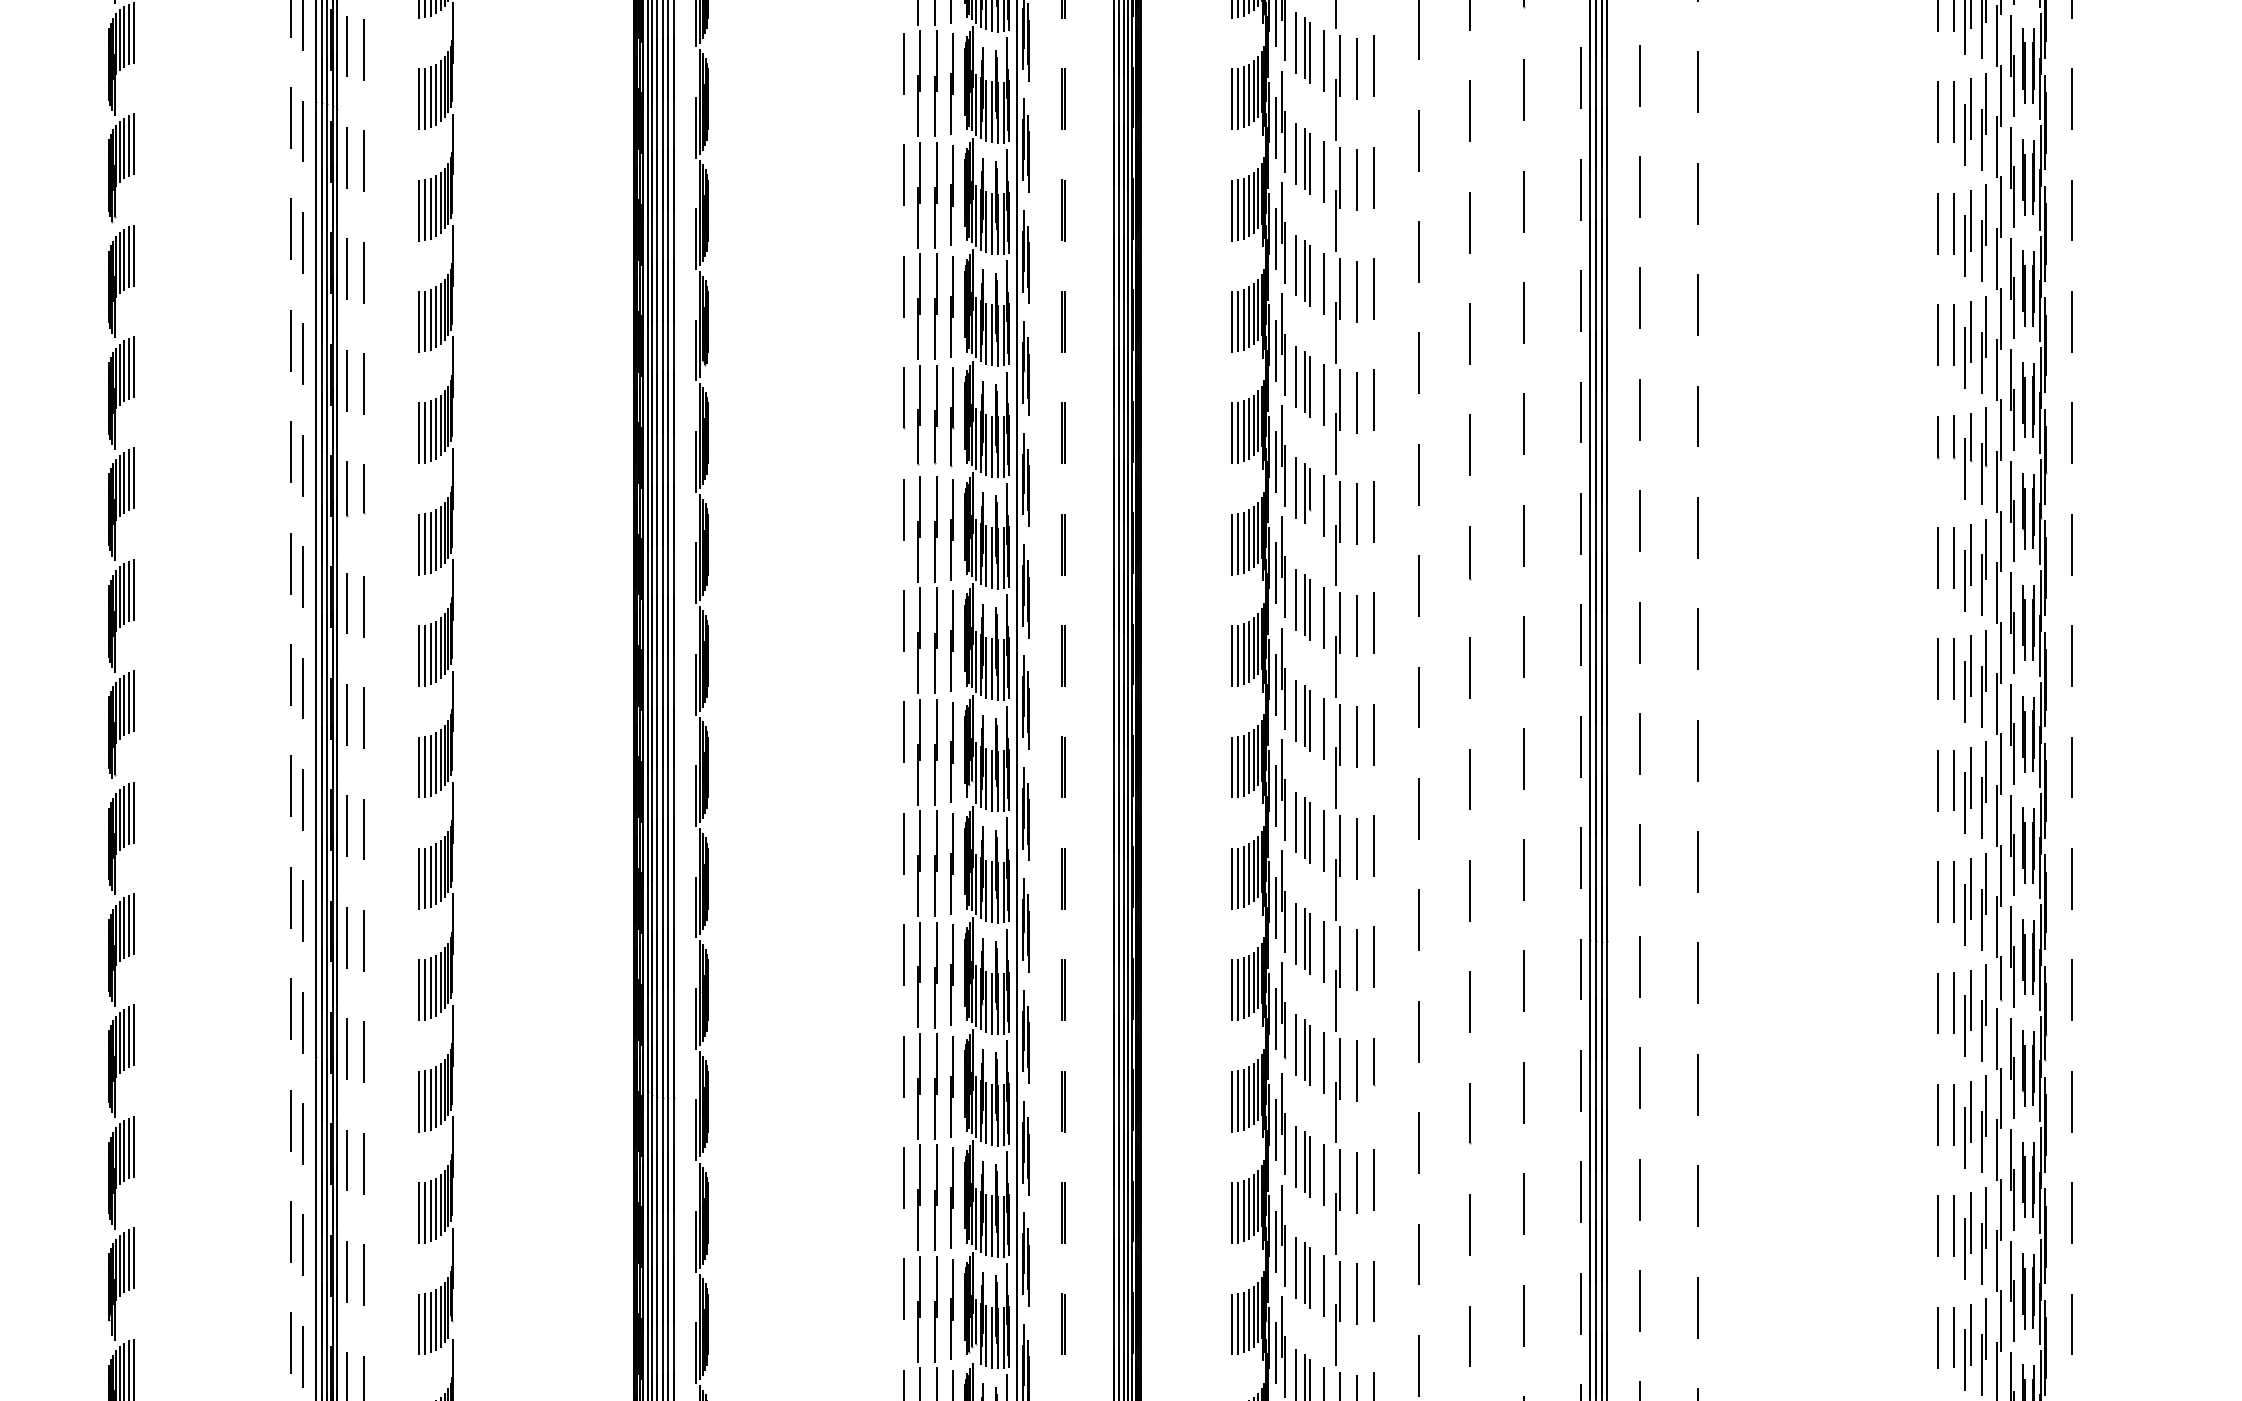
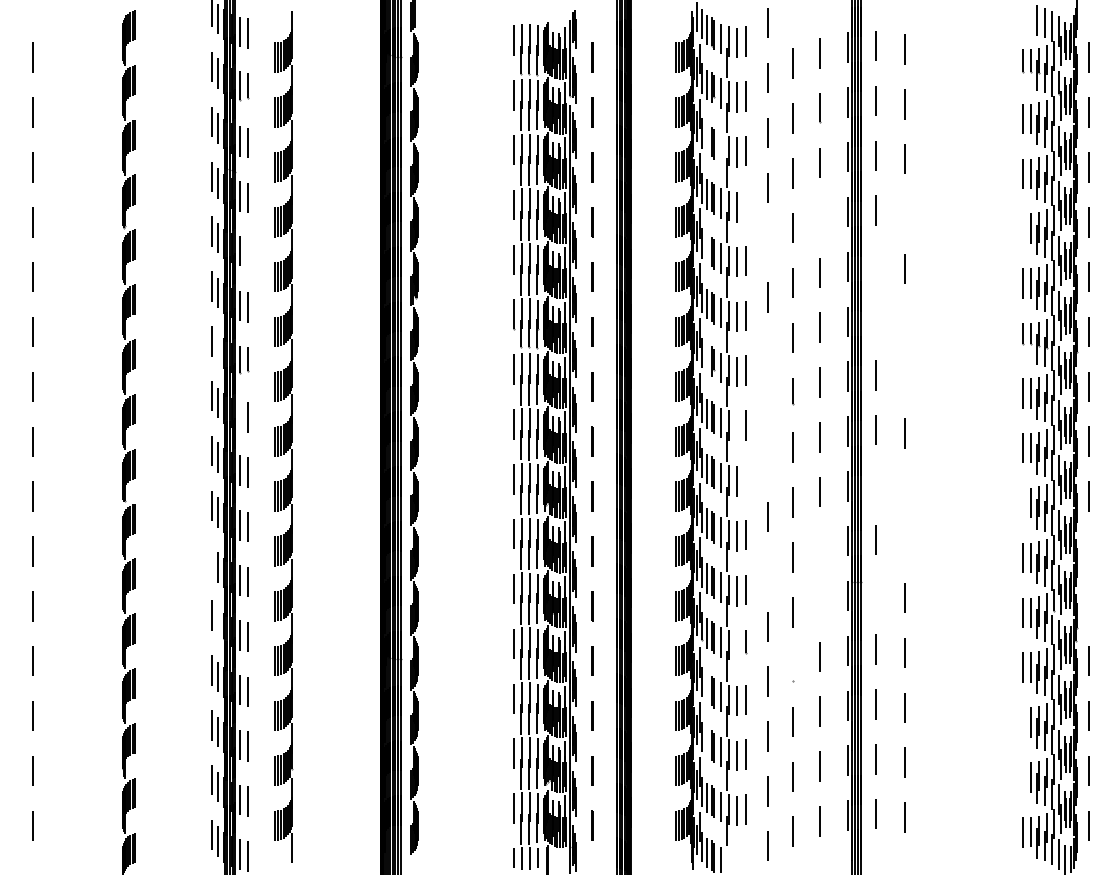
line: (1296, 42) -> (707, 139), removed
line: (1325, 60) -> (721, 148), removed
line: (1373, 176) -> (745, 205), removed
line: (1696, 192) -> (904, 213), removed
line: (1524, 200) -> (819, 217), removed
line: (1938, 223) -> (1023, 228), removed
line: (1418, 251) -> (767, 242), removed
line: (1296, 265) -> (707, 249), removed
line: (364, 271) -> (248, 252), removed
line: (1637, 298) -> (875, 265), removed
line: (1639, 409) -> (876, 320), removed
line: (1696, 416) -> (904, 323), removed
line: (301, 464) -> (217, 347), removed
line: (1418, 474) -> (767, 352), removed
line: (1296, 487) -> (707, 358), removed
line: (1696, 527) -> (904, 378), removed
line: (1418, 586) -> (767, 407), removed
line: (346, 602) -> (239, 415), removed
line: (1357, 625) -> (737, 426), removed
line: (1418, 696) -> (767, 461), removed
line: (1373, 734) -> (745, 480), removed
line: (1639, 742) -> (876, 484), removed
line: (1696, 751) -> (904, 488), removed
line: (1938, 779) -> (1023, 502), removed
line: (1696, 860) -> (904, 542), removed
line: (1524, 868) -> (819, 546), removed
line: (2070, 878) -> (1088, 551), removed
line: (291, 897) -> (212, 560), removed
line: (1418, 919) -> (767, 571), removed
line: (1637, 966) -> (875, 594), removed
line: (1524, 980) -> (819, 601), removed
line: (2070, 990) -> (1088, 606), removed
line: (301, 1023) -> (217, 622), removed
line: (1357, 1071) -> (737, 646), removed
line: (1469, 1112) -> (792, 666), removed
line: (1296, 1157) -> (707, 688), removed
line: (1938, 1226) -> (1023, 722), removed
line: (1296, 1266) -> (707, 742), removed
line: (1938, 1337) -> (1023, 777), removed

